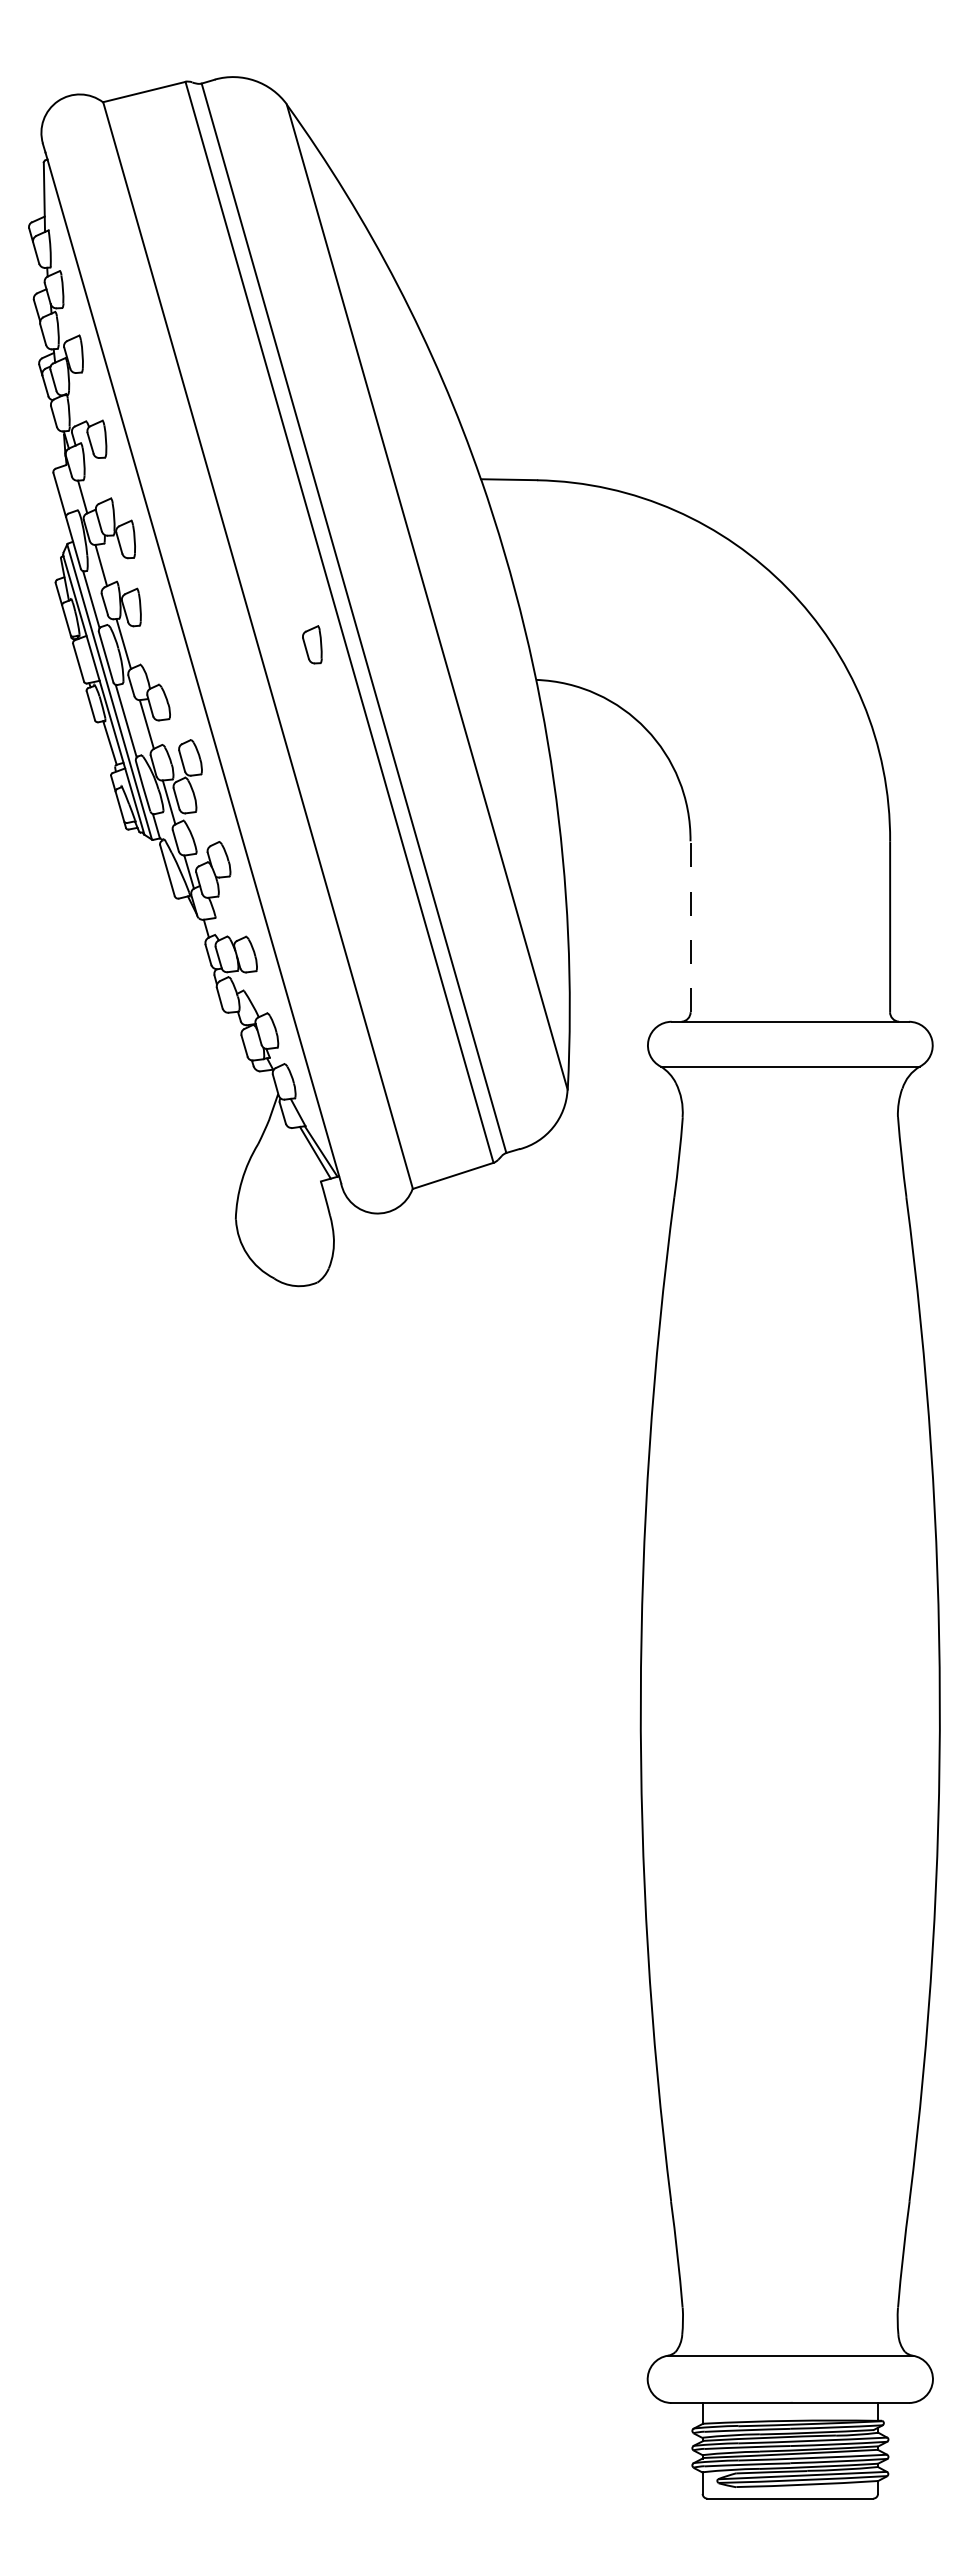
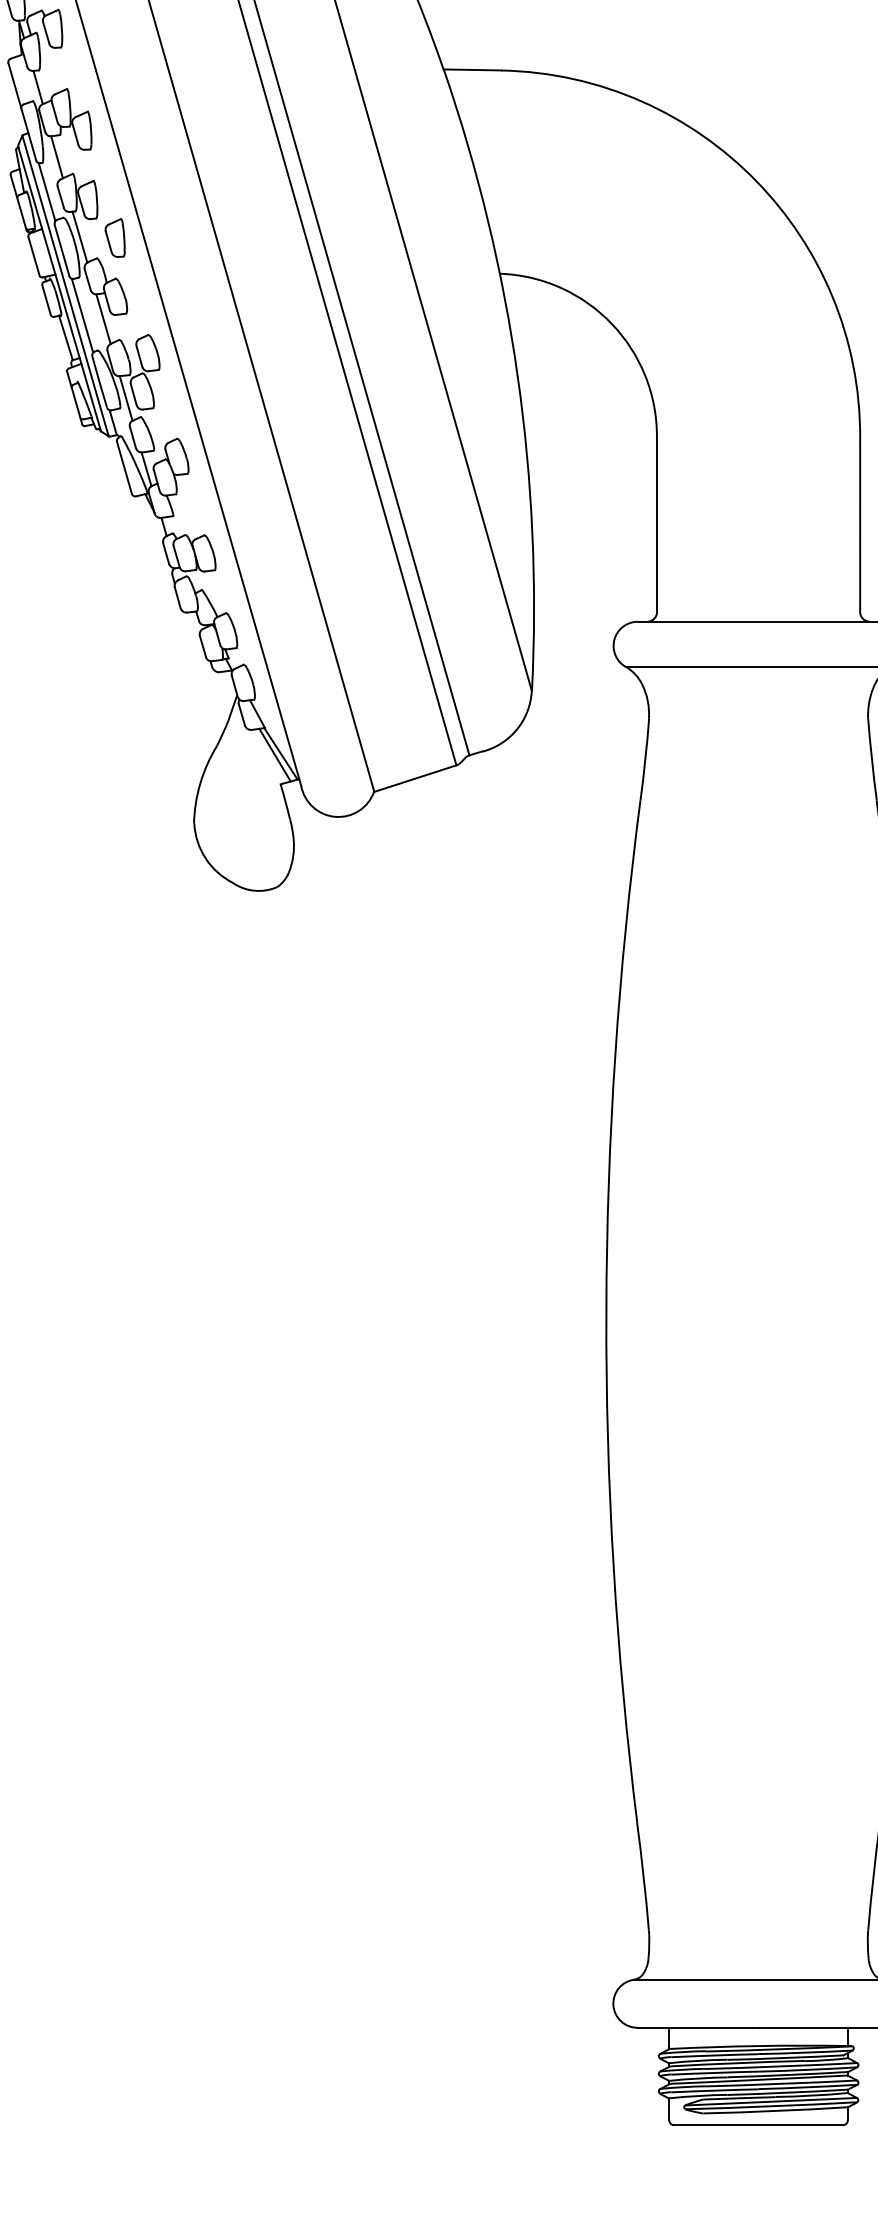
part: (312, 644) -> (115, 237), moved
line: (690, 926) -> (656, 524), dashed -> solid

